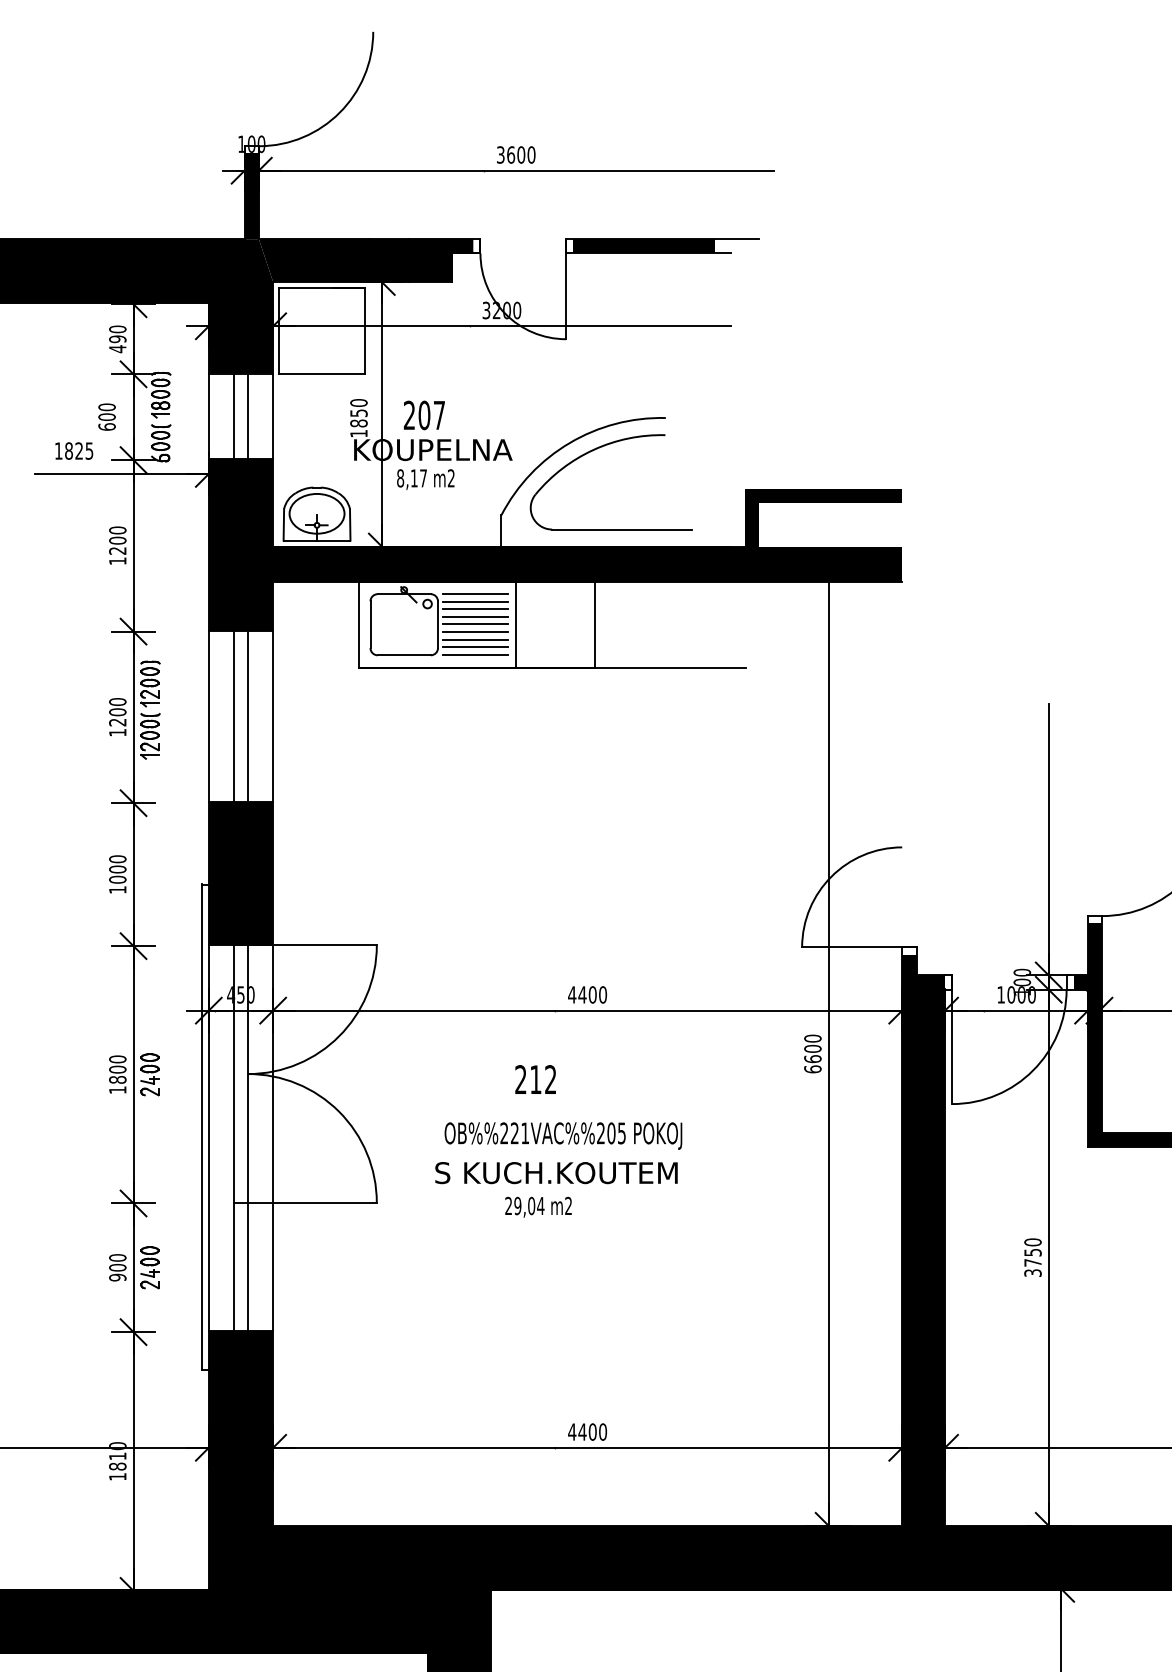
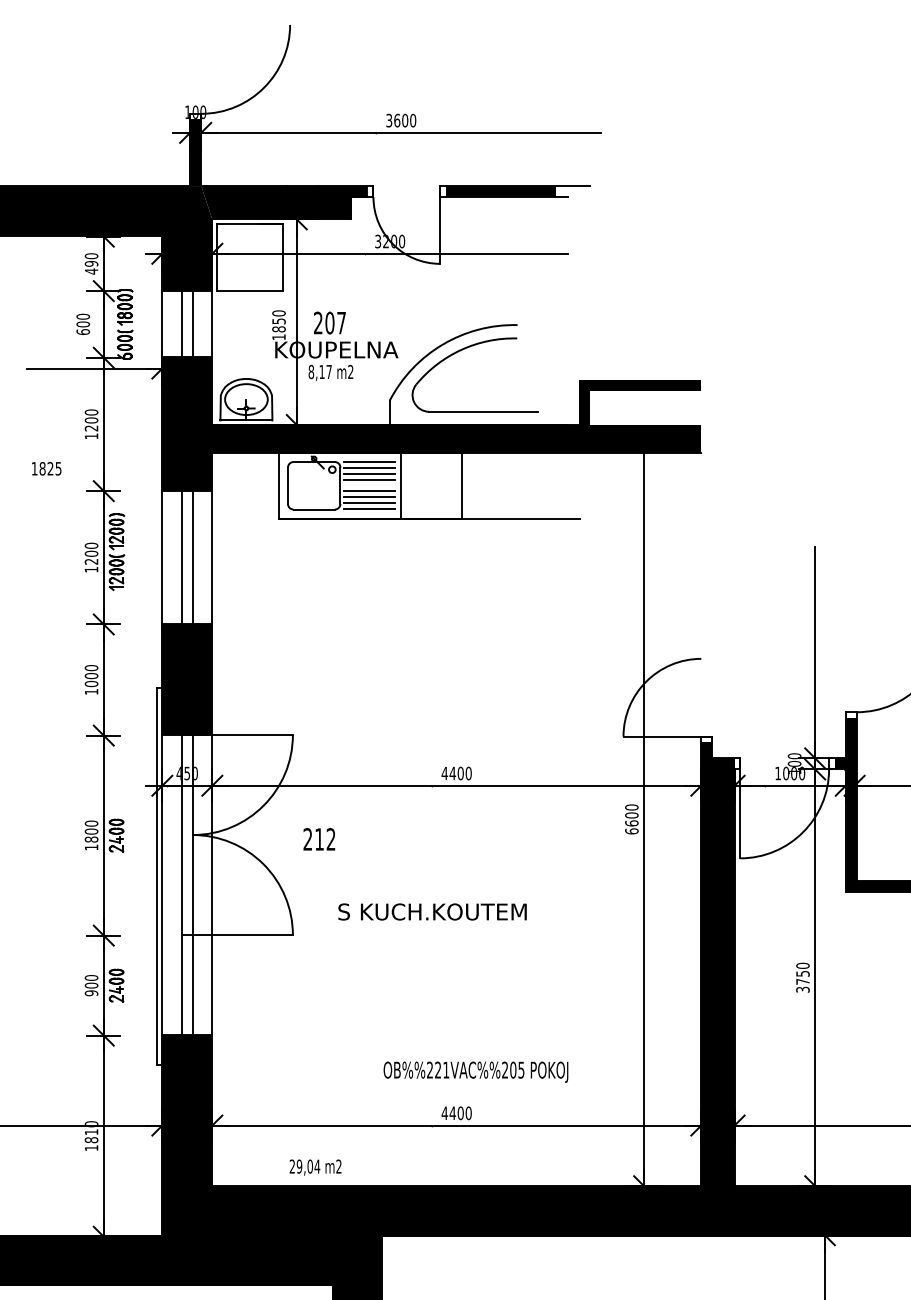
text: (73, 450) -> (46, 468), moved
line: (475, 624) -> (369, 485), removed
text: (535, 1079) -> (319, 839), moved
text: (562, 1135) -> (475, 1071), moved
text: (538, 1207) -> (315, 1167), moved

